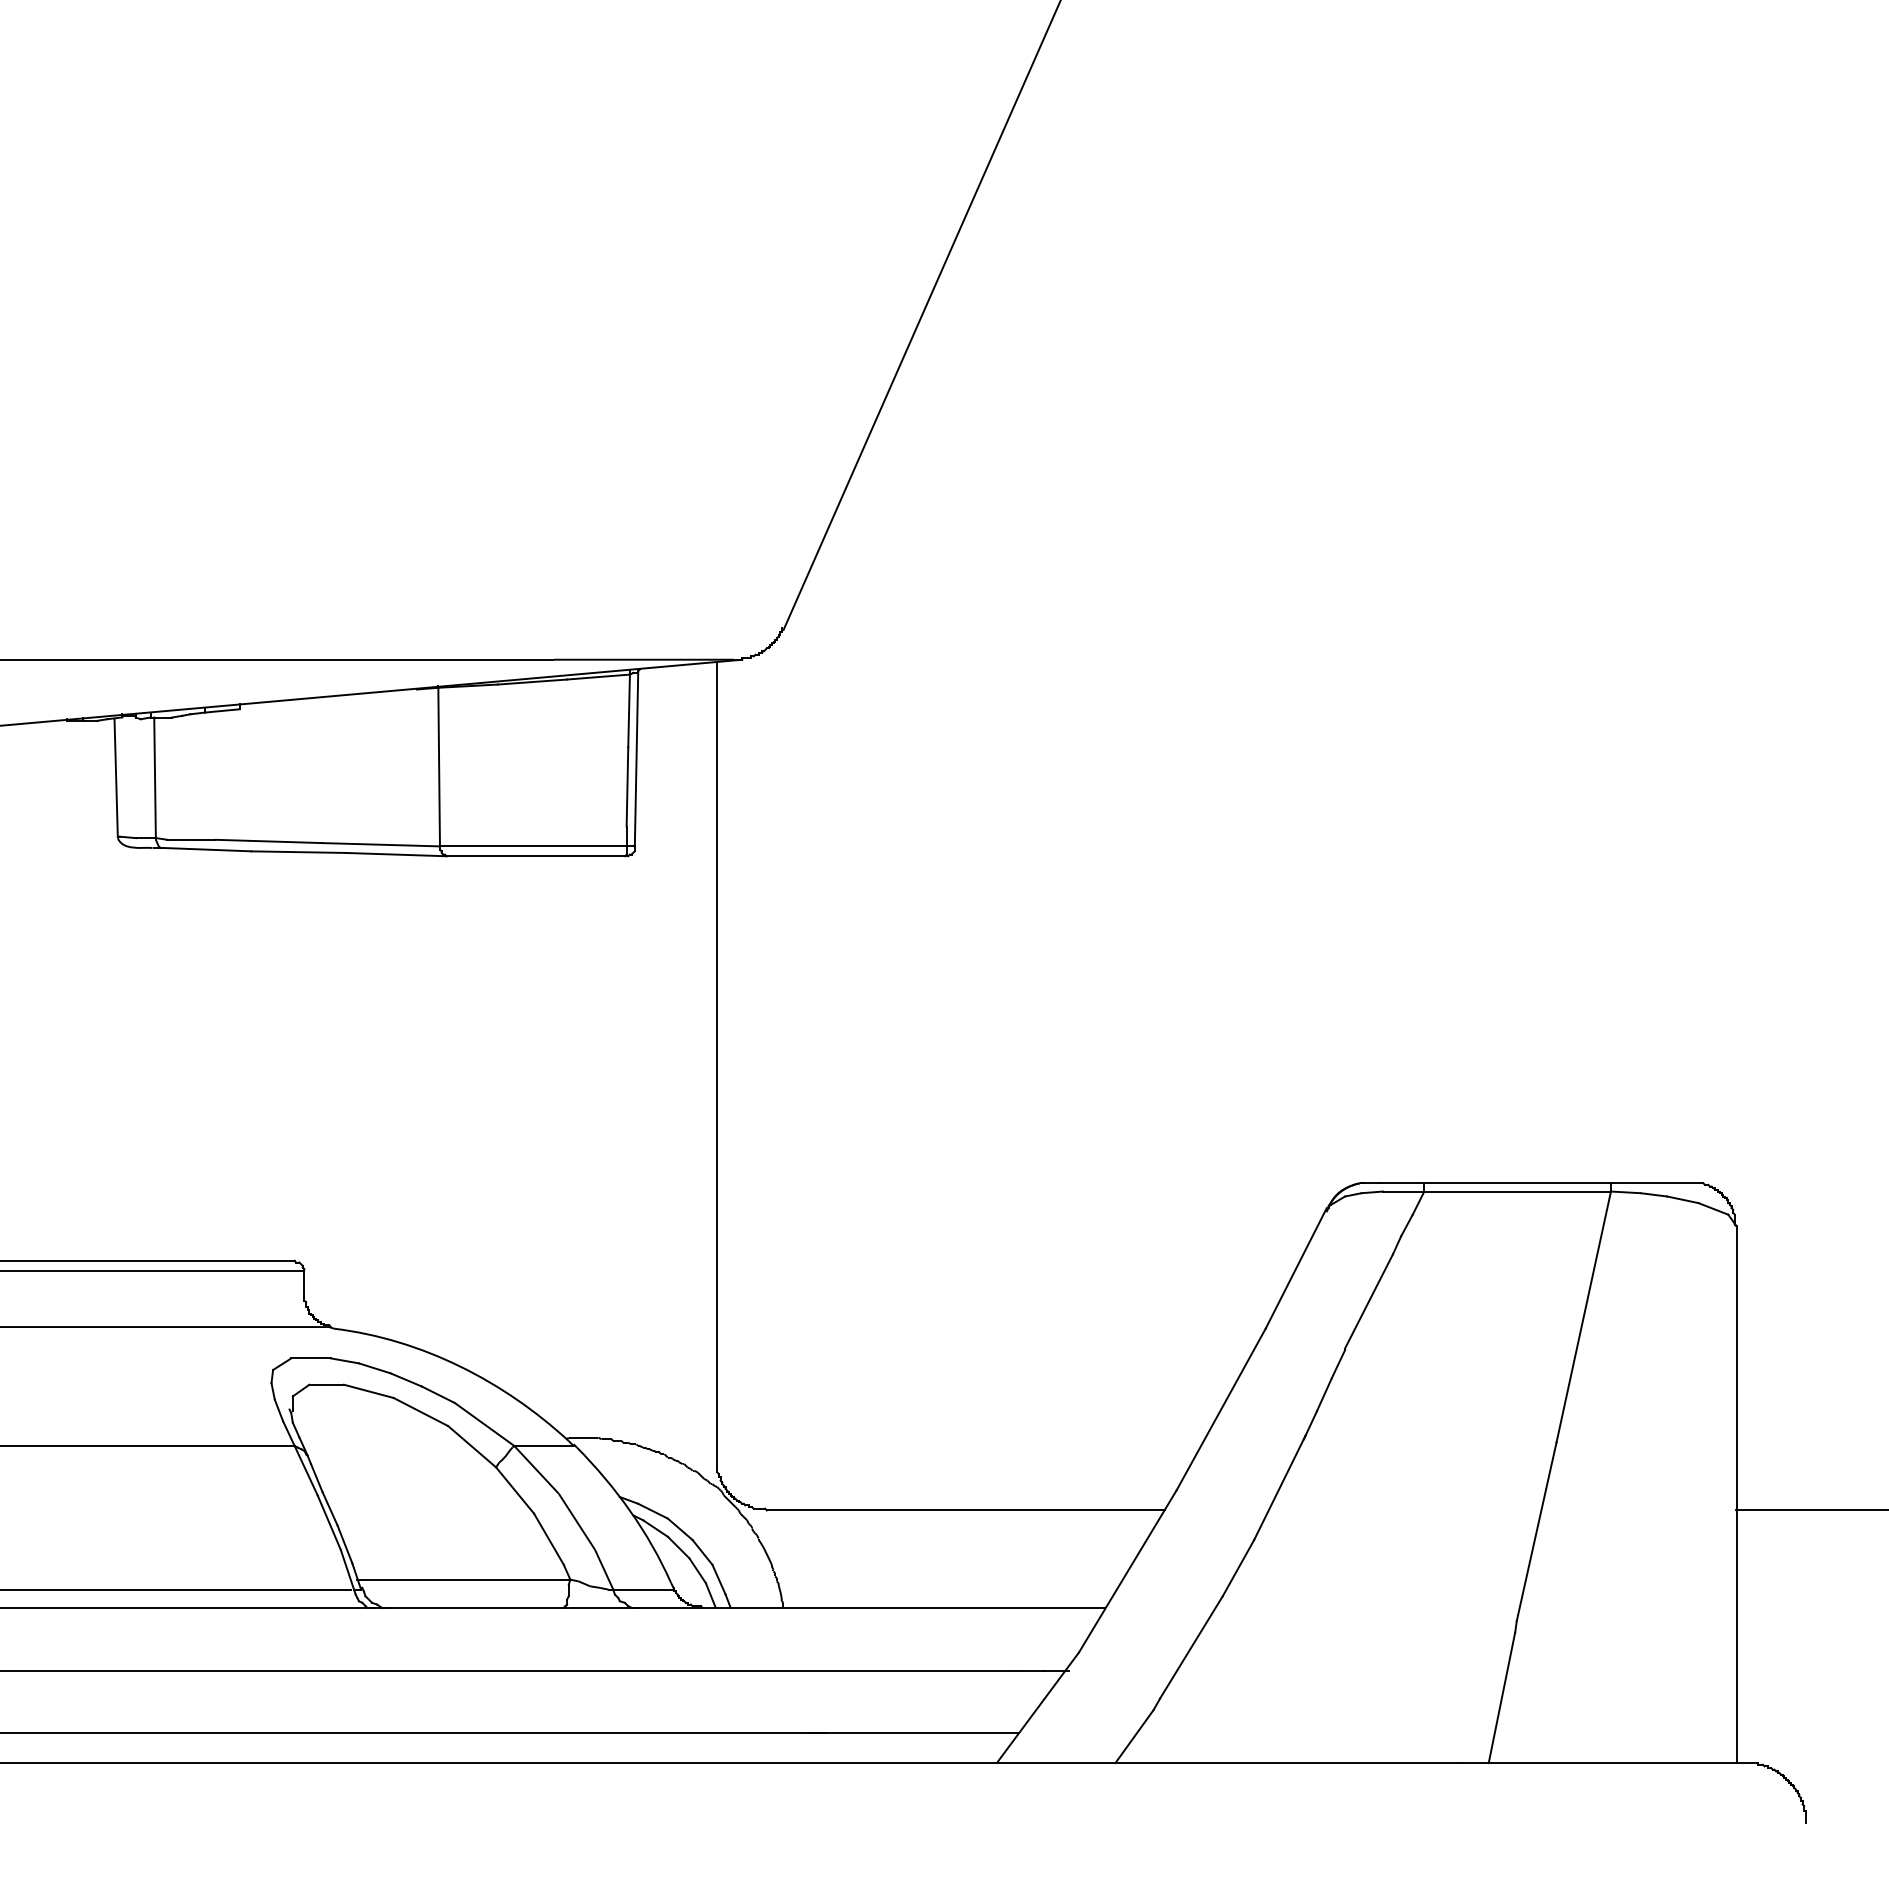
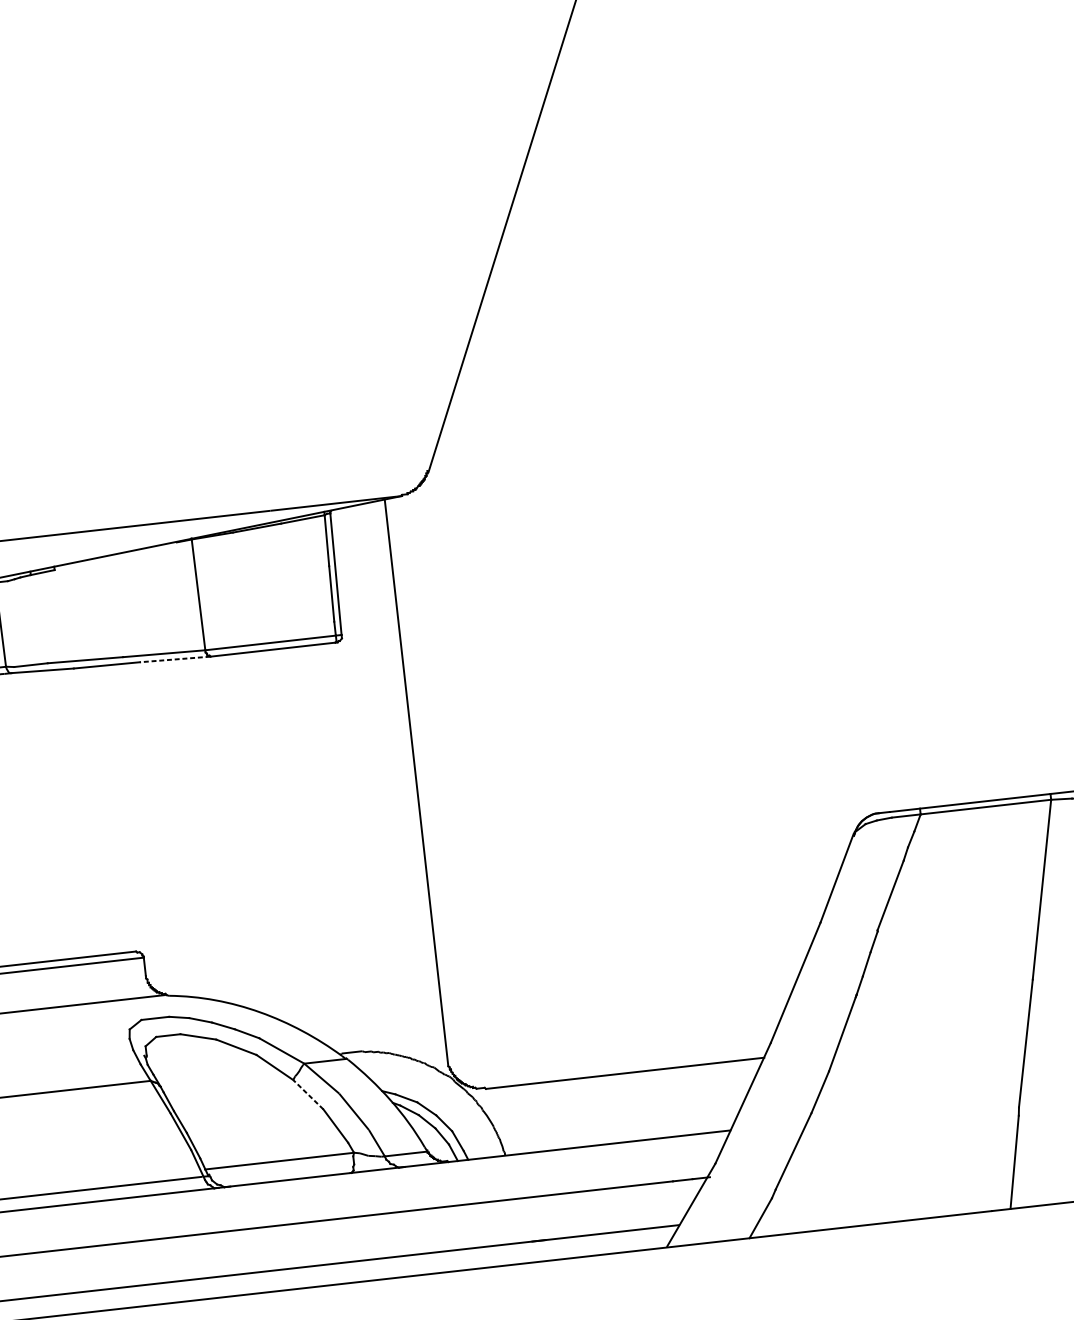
line: (395, 854) -> (174, 659), solid -> dashed
line: (515, 1490) -> (308, 1094), solid -> dashed

